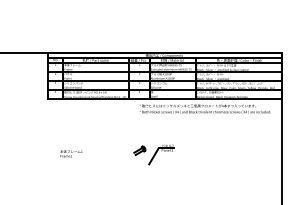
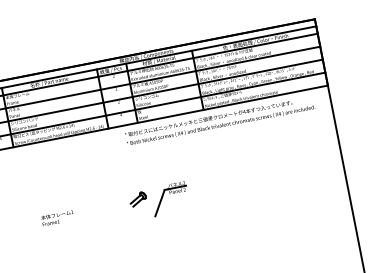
text: (71, 153) -> (57, 217), moved

